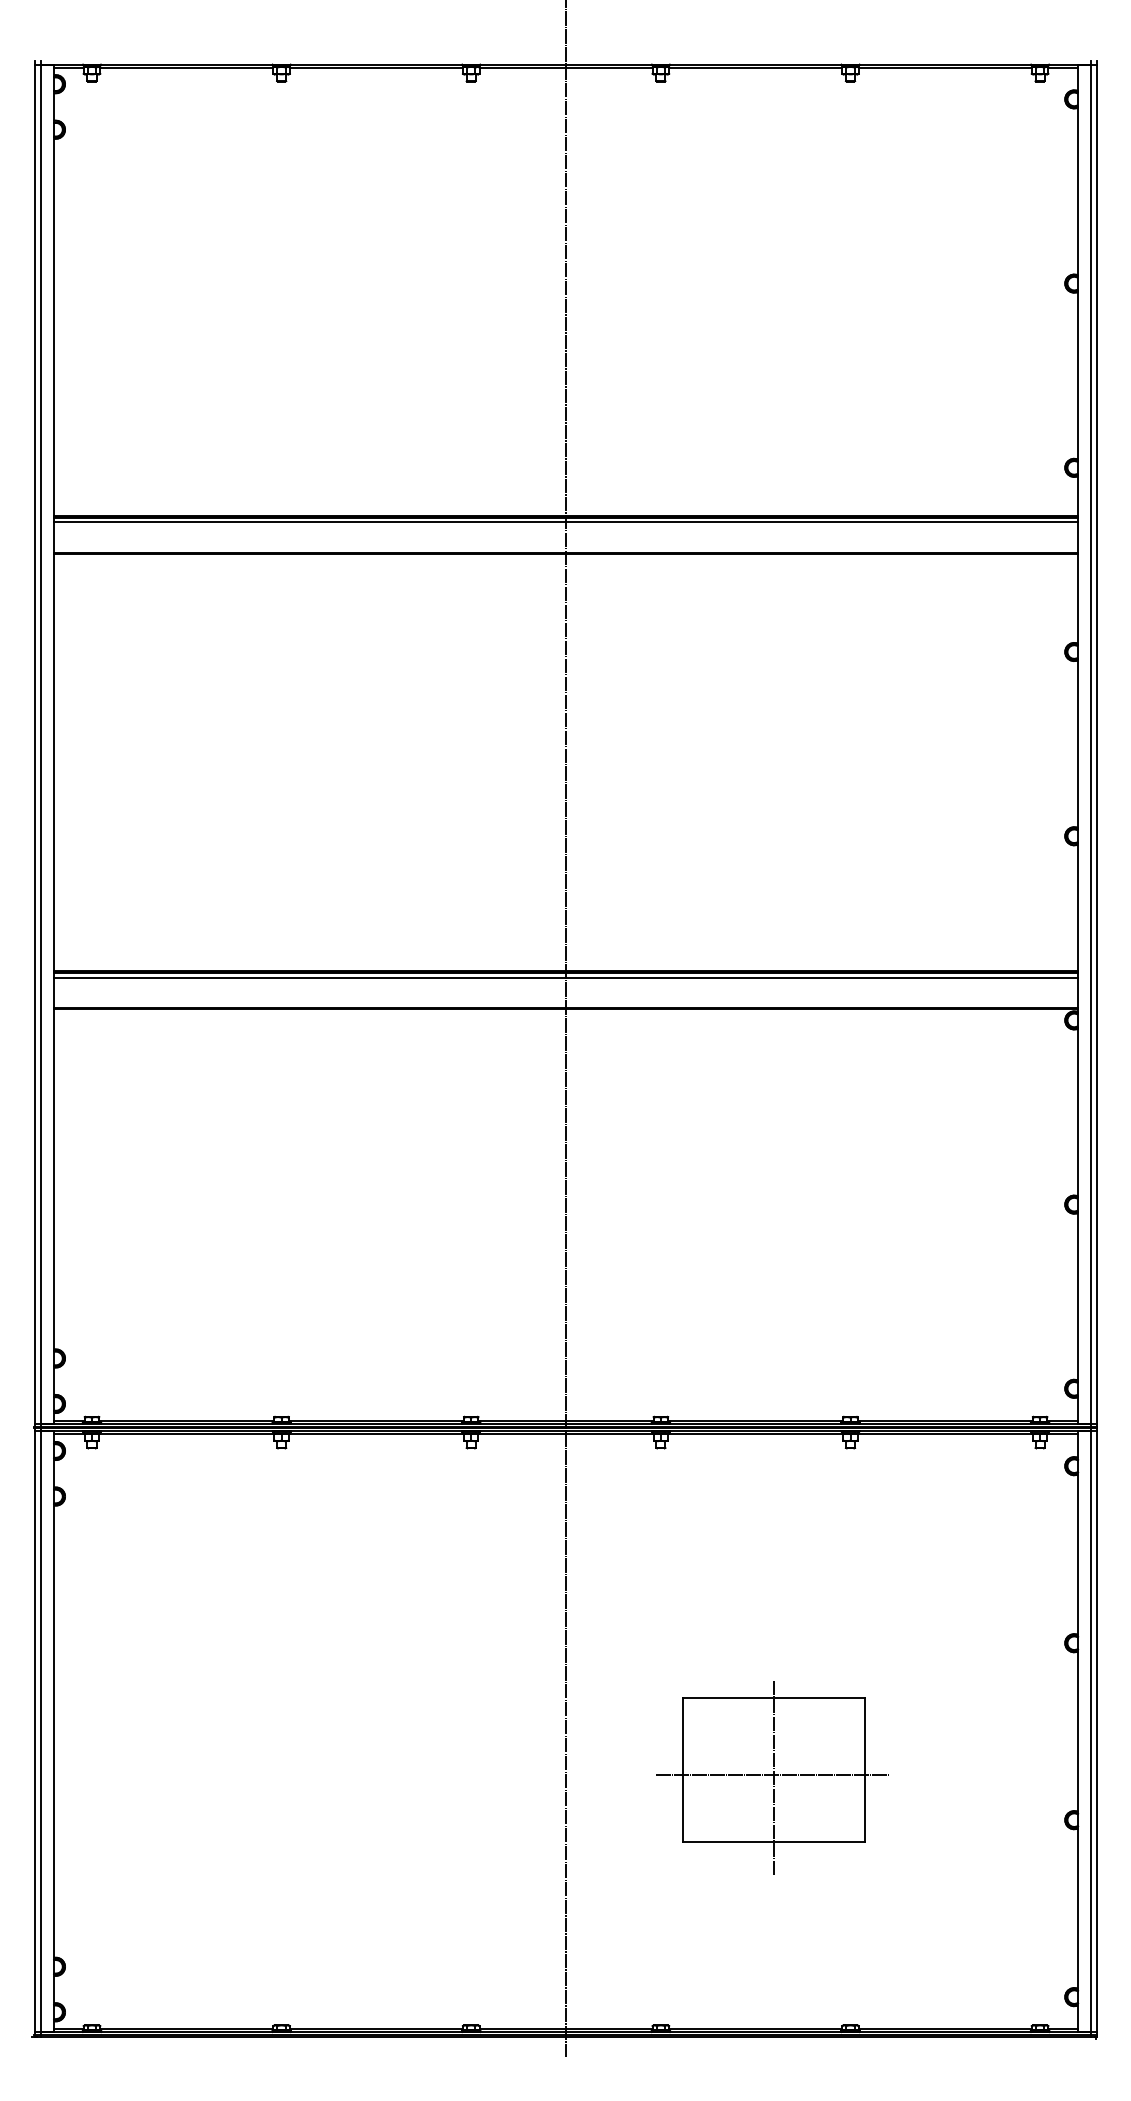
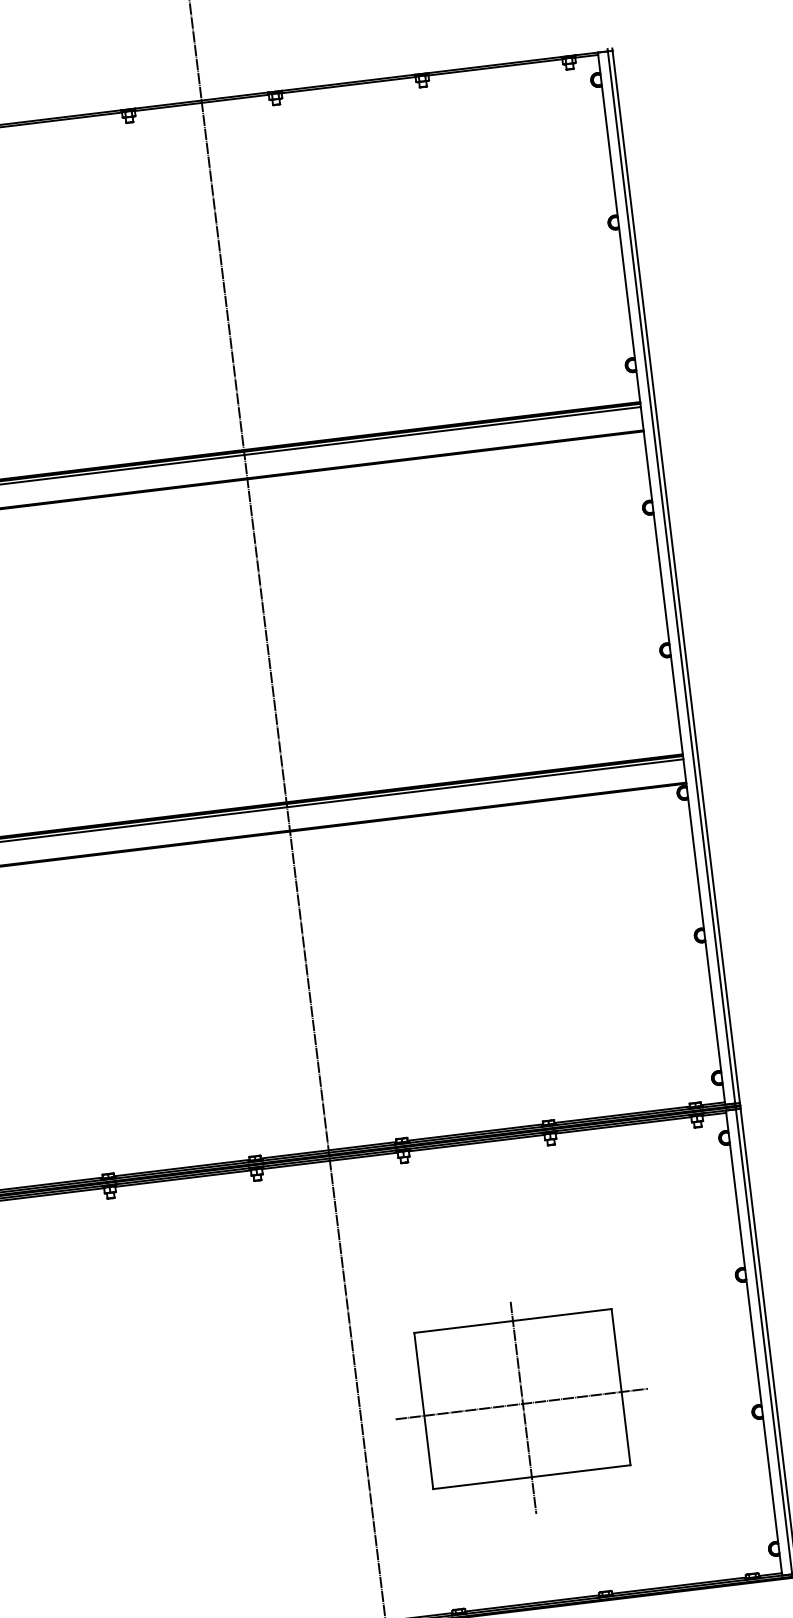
part: (772, 1777) -> (521, 1407), size x1.4

